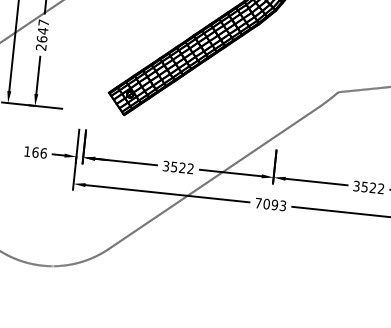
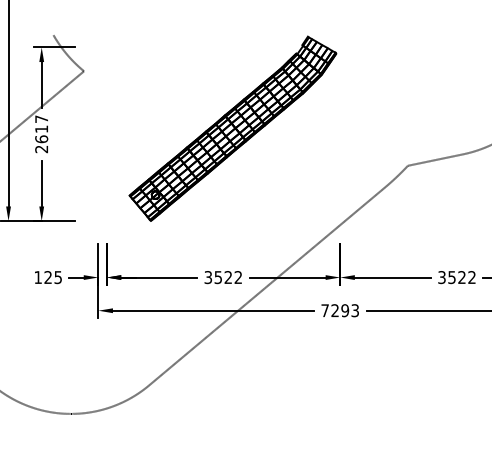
text: (42, 31) -> (41, 129), 2647 -> 2617
text: (39, 152) -> (53, 277), 166 -> 125
text: (266, 204) -> (335, 310), 7093 -> 7293

